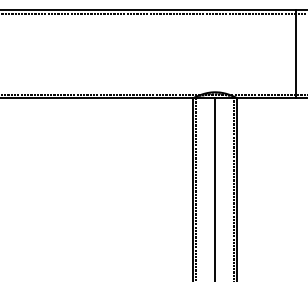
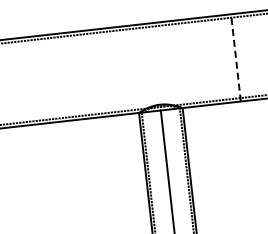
line: (295, 54) -> (235, 58), solid -> dashed

